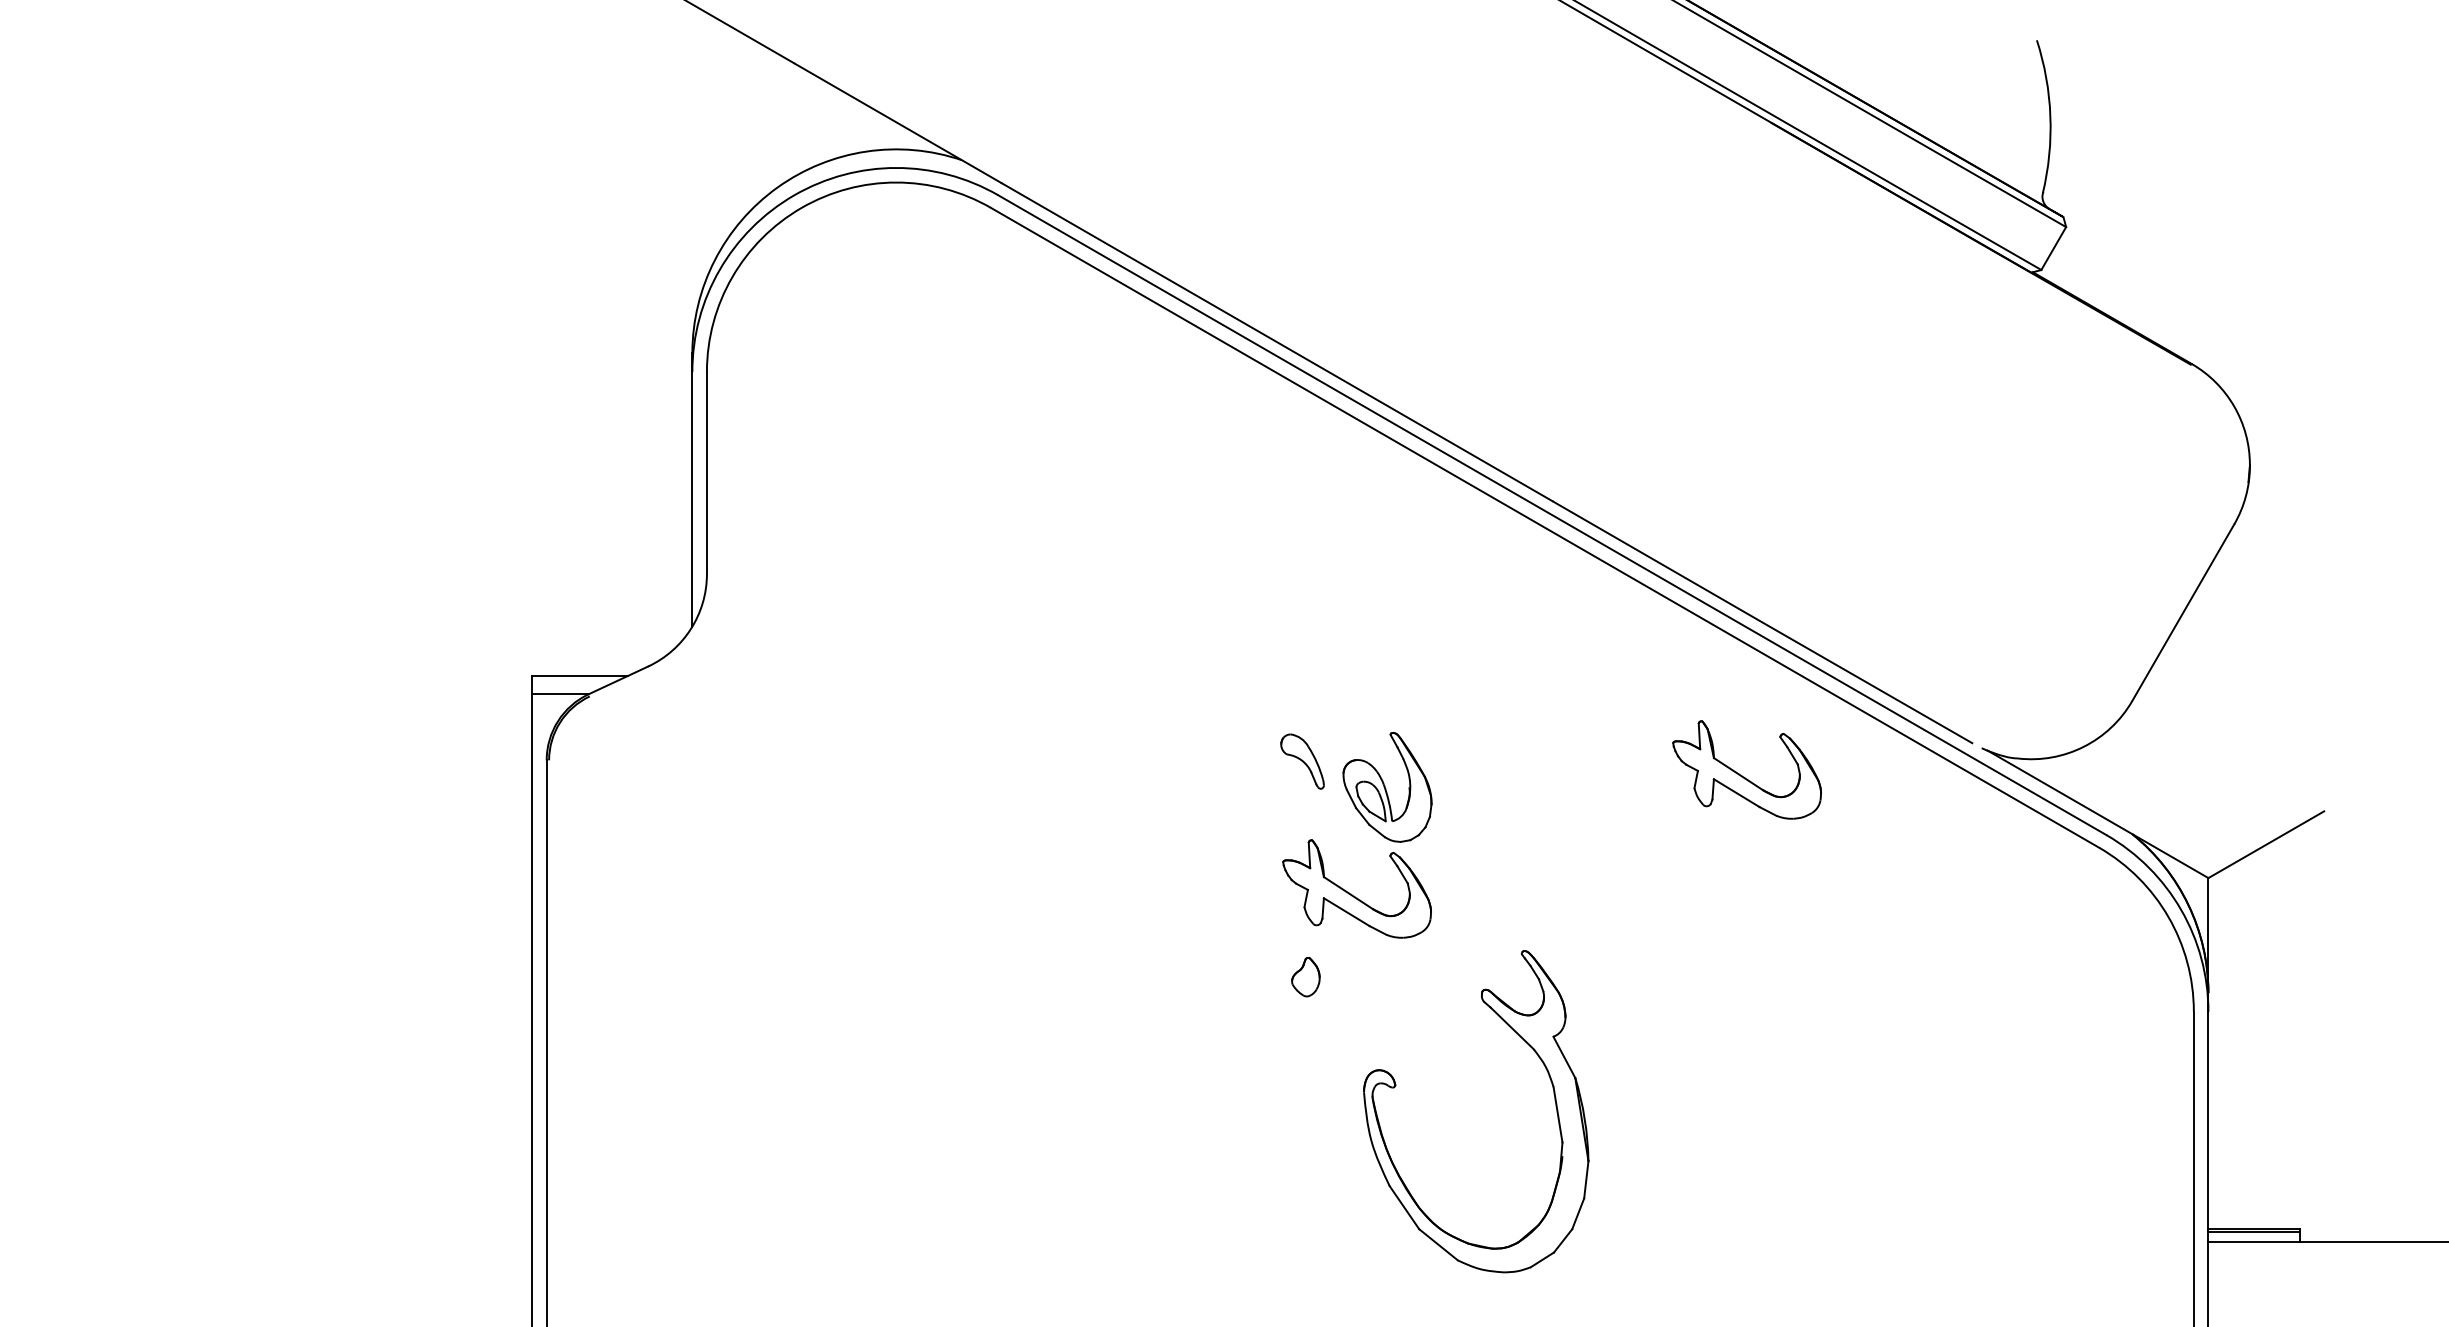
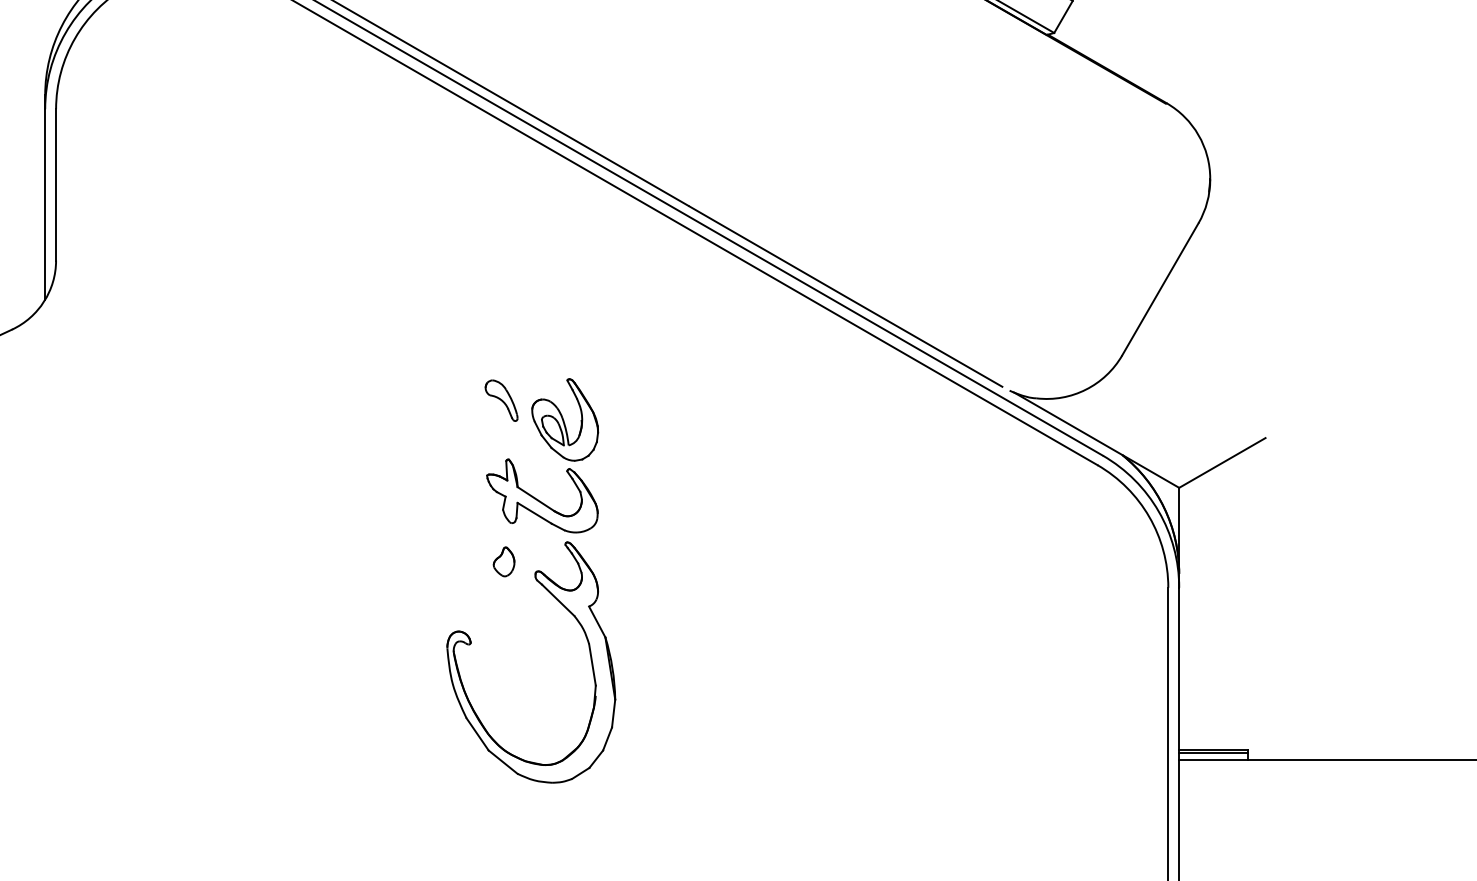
part: (1742, 775) -> (830, 411), removed
part: (1554, 1100) -> (589, 654), moved

